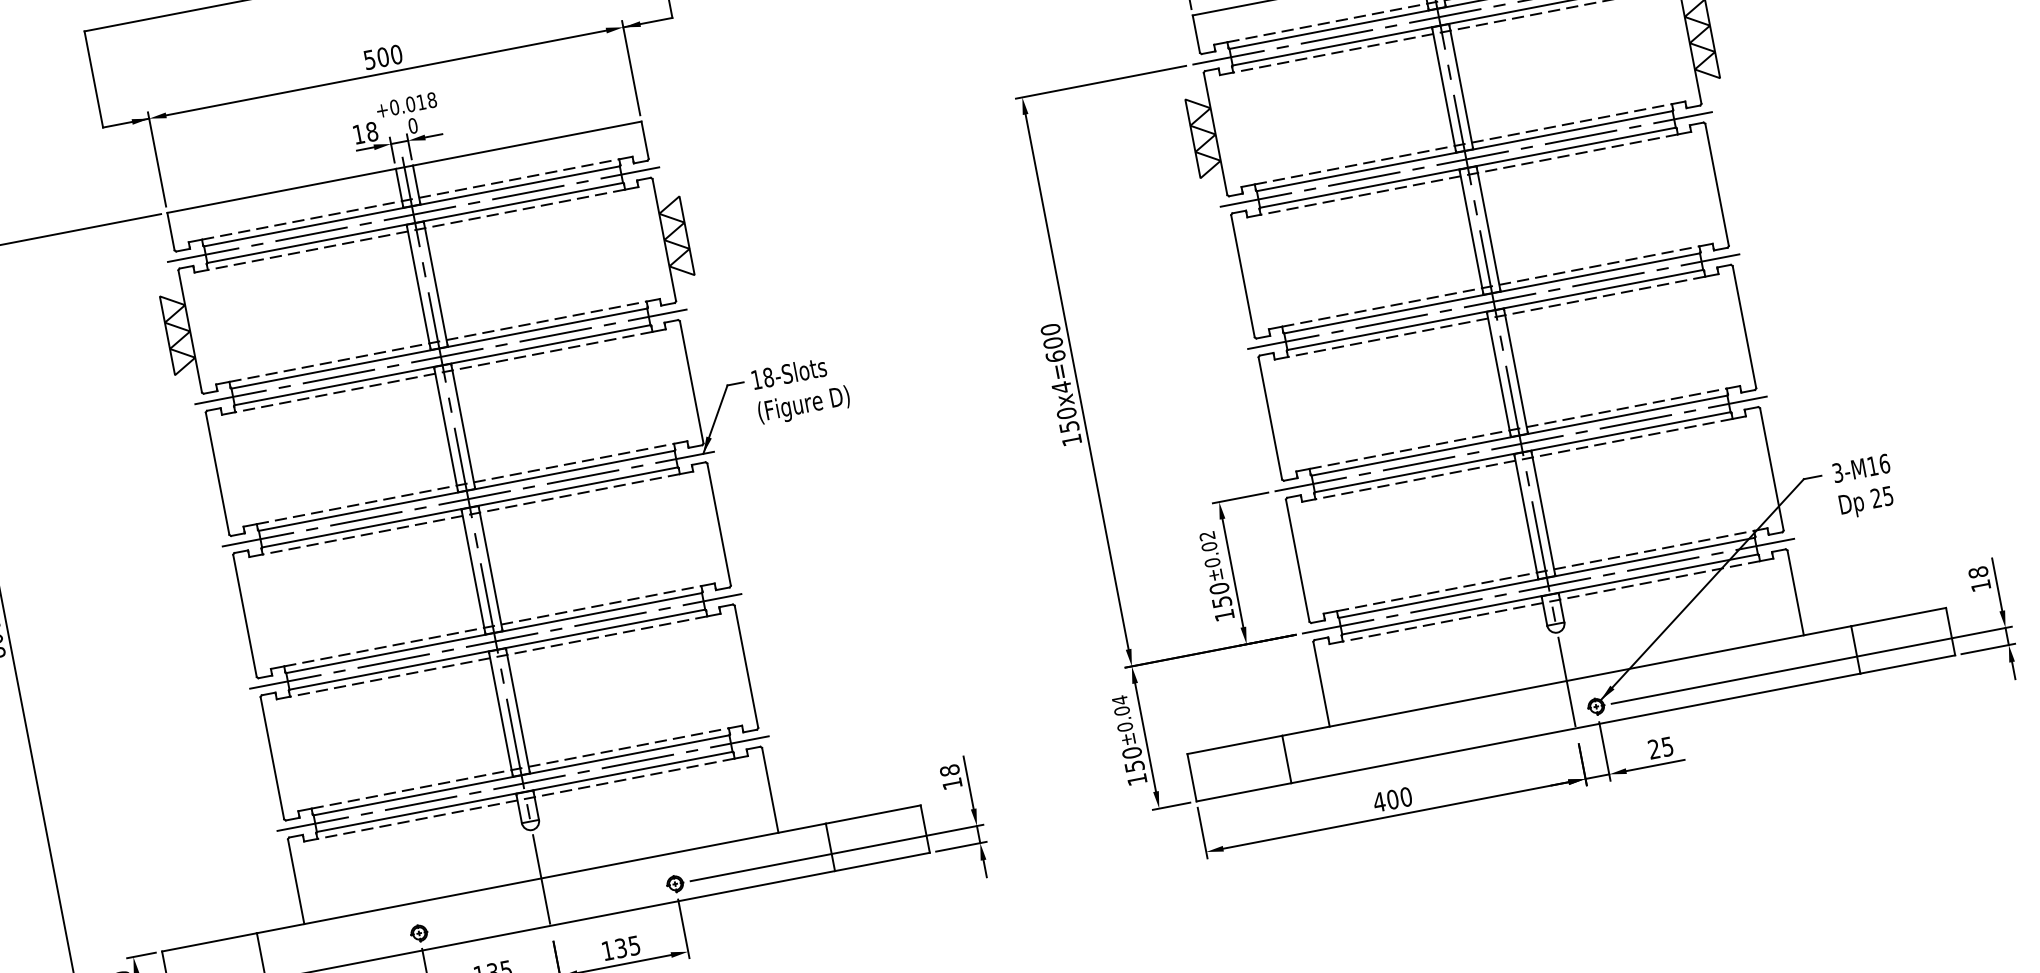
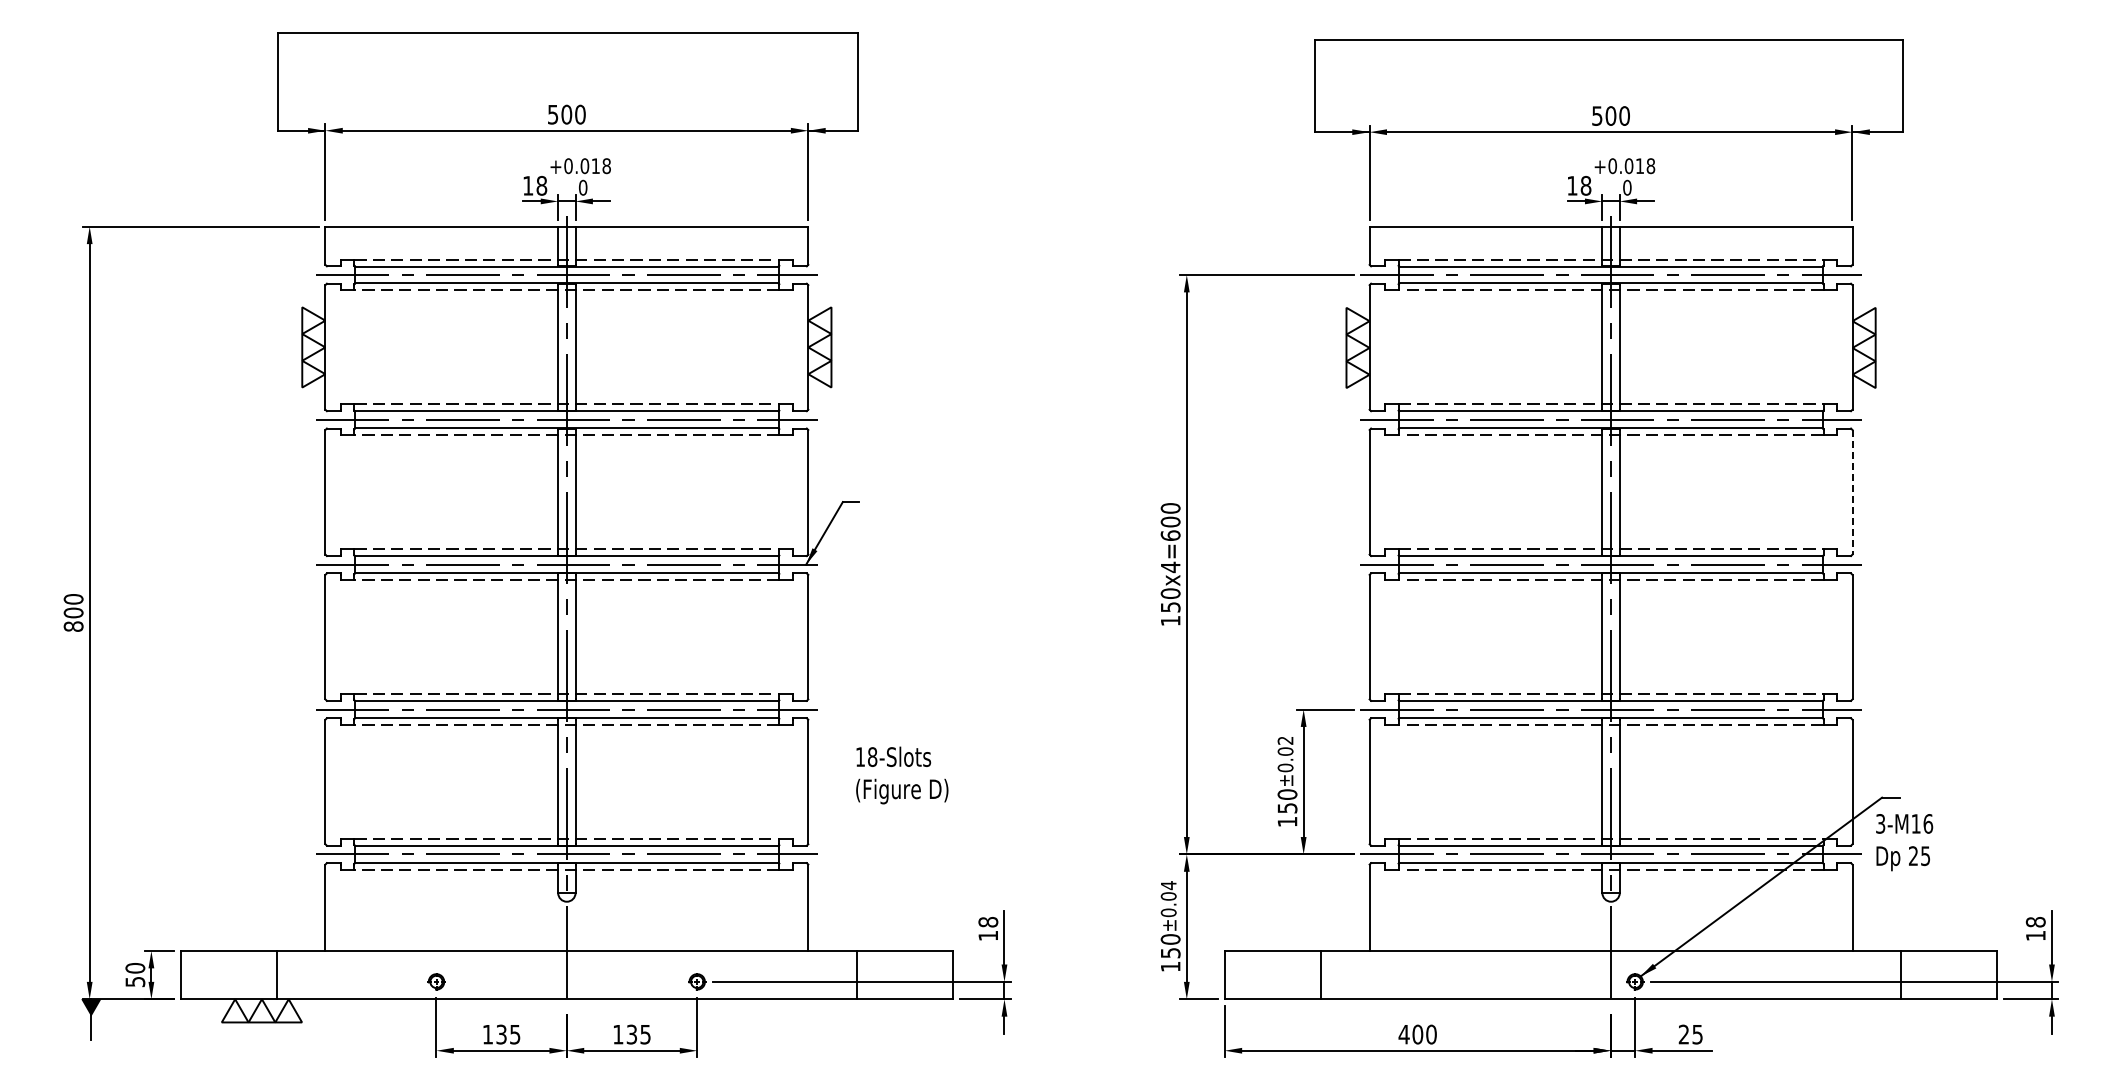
line: (1717, 185) -> (1852, 492), solid -> dashed
text: (801, 389) -> (902, 775), moved
text: (1864, 486) -> (1904, 842), moved

